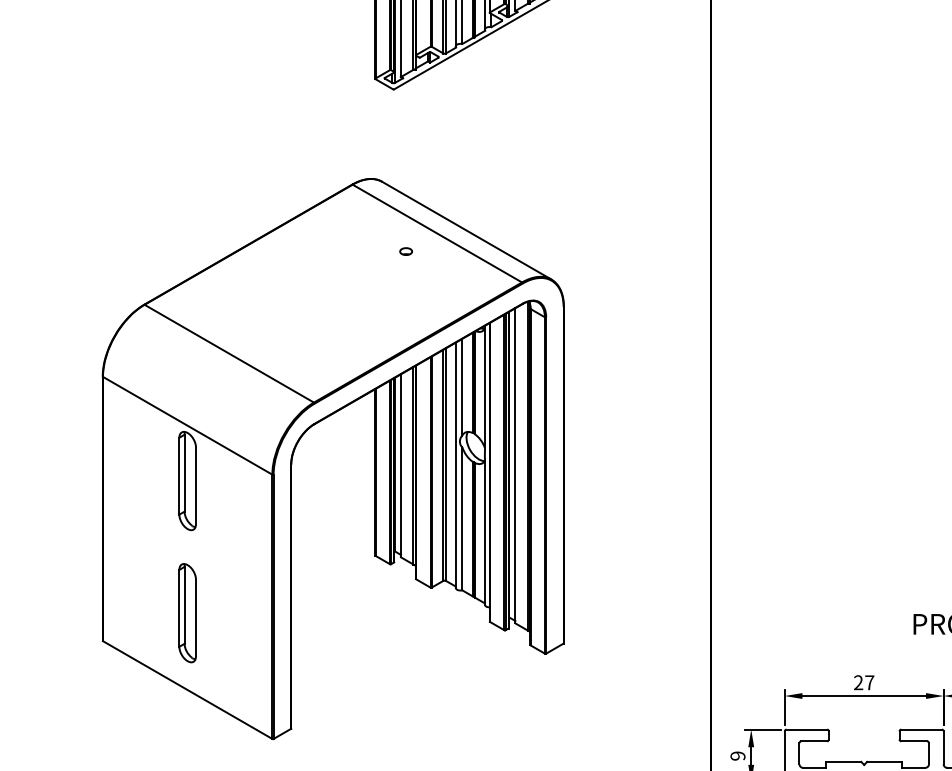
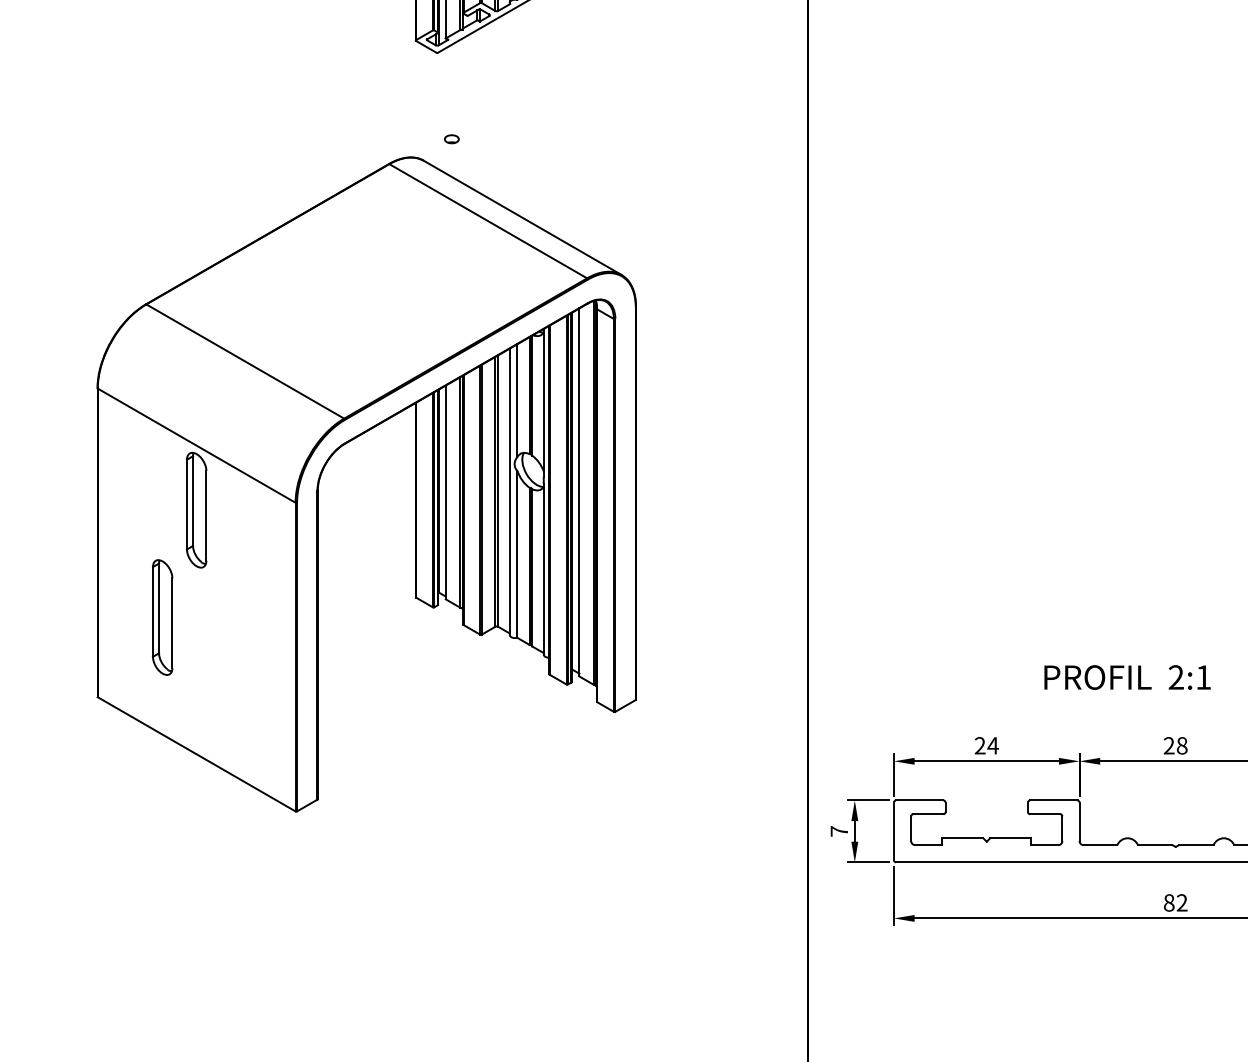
part: (405, 251) -> (451, 139), moved
part: (187, 613) -> (162, 617), moved
text: (869, 682) -> (992, 745), 27 -> 24
text: (738, 756) -> (839, 831), 9 -> 7

